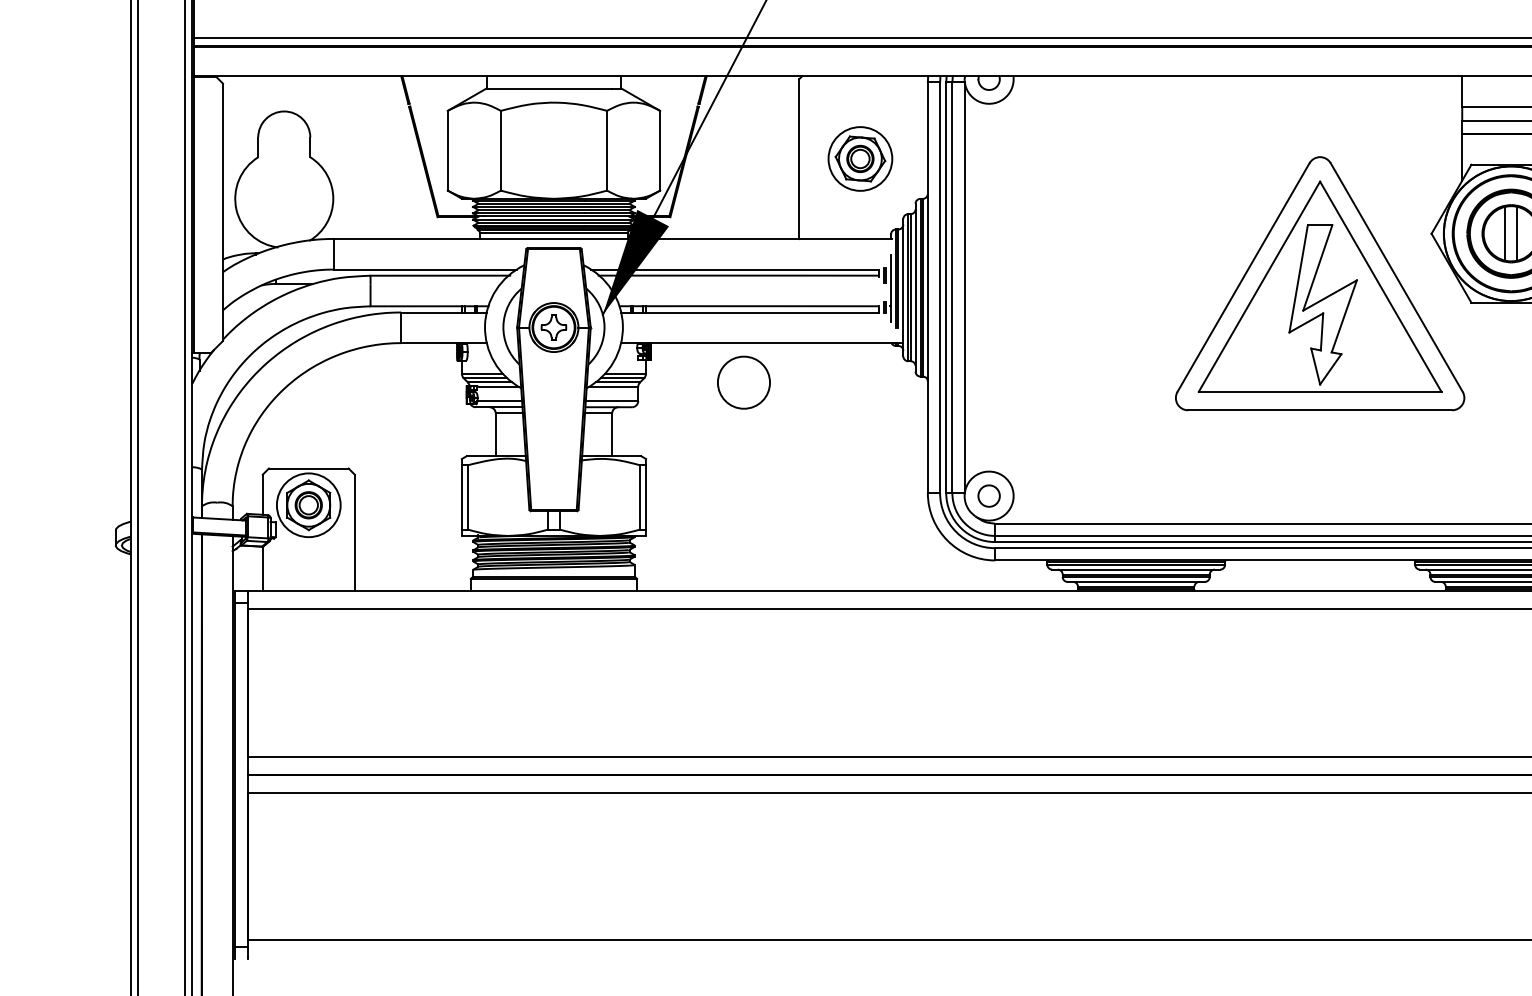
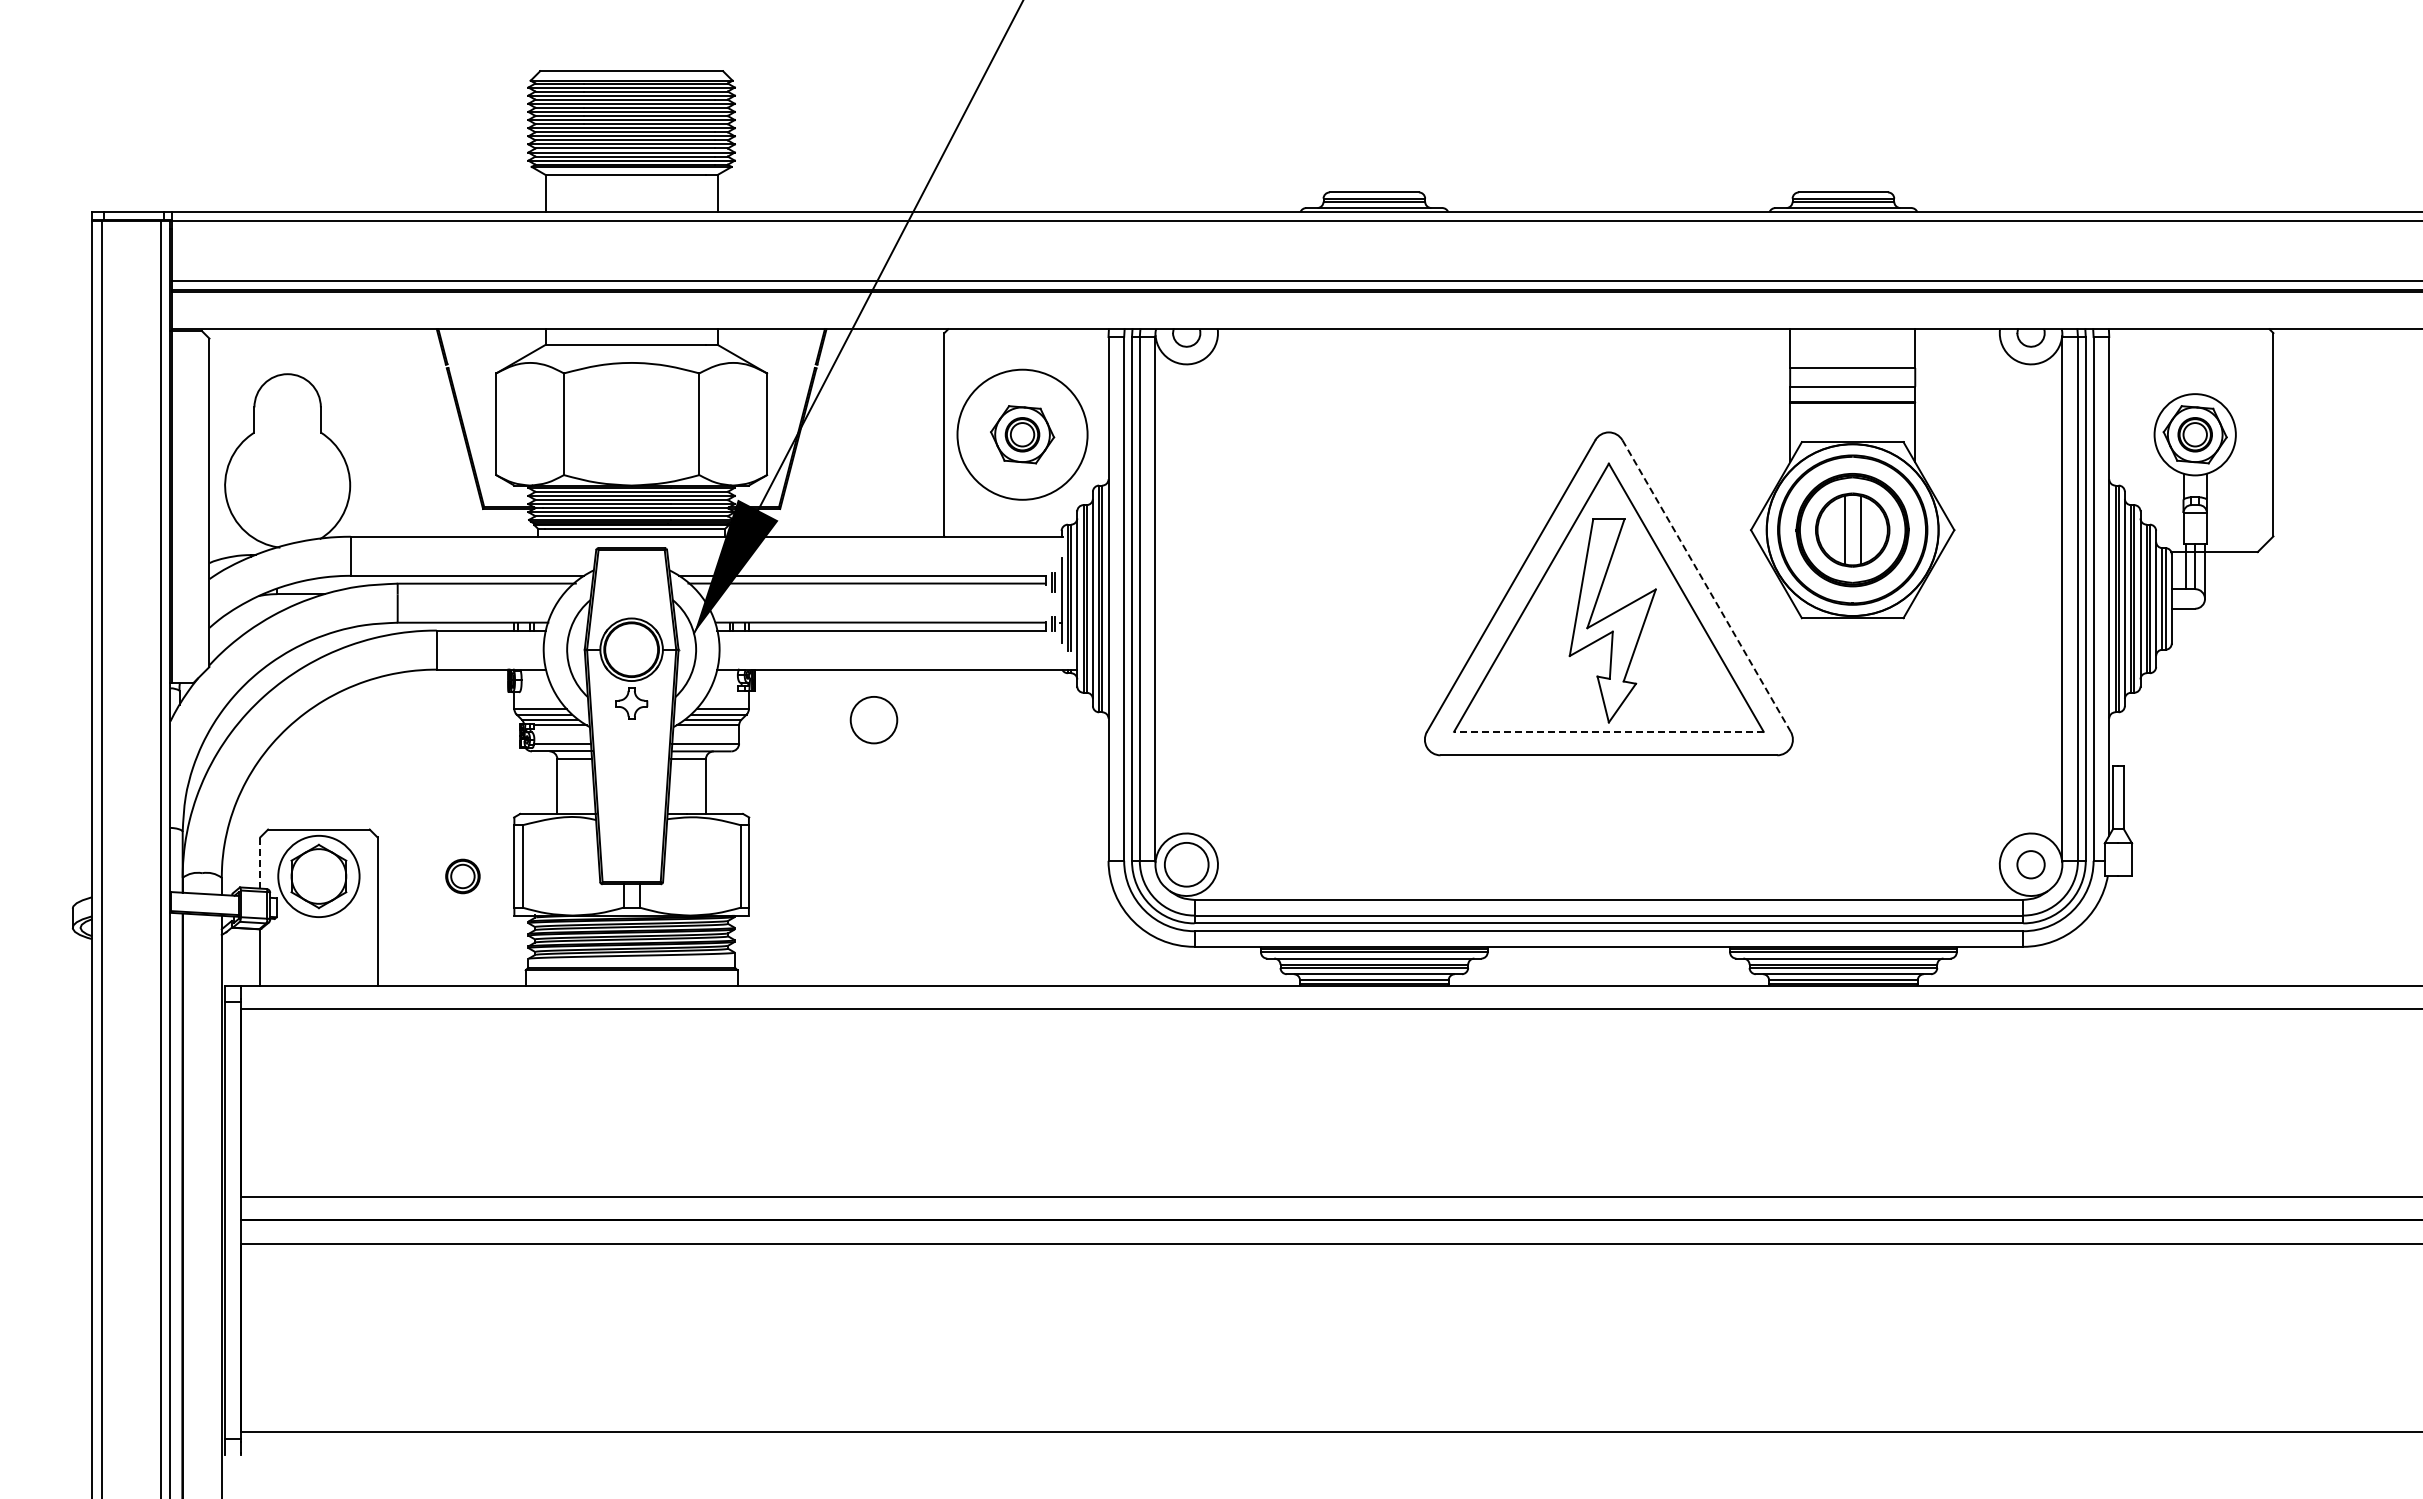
circle: (860, 158) -> (1022, 434), size x1.6
line: (1396, 277) -> (1706, 586), solid -> dashed
part: (553, 327) -> (631, 703), moved
circle: (743, 382) -> (873, 719), size x0.7
line: (1319, 391) -> (1608, 731), solid -> dashed
line: (262, 495) -> (260, 863), solid -> dashed
circle: (988, 495) -> (1186, 864), size x1.6
part: (308, 505) -> (462, 876), moved

